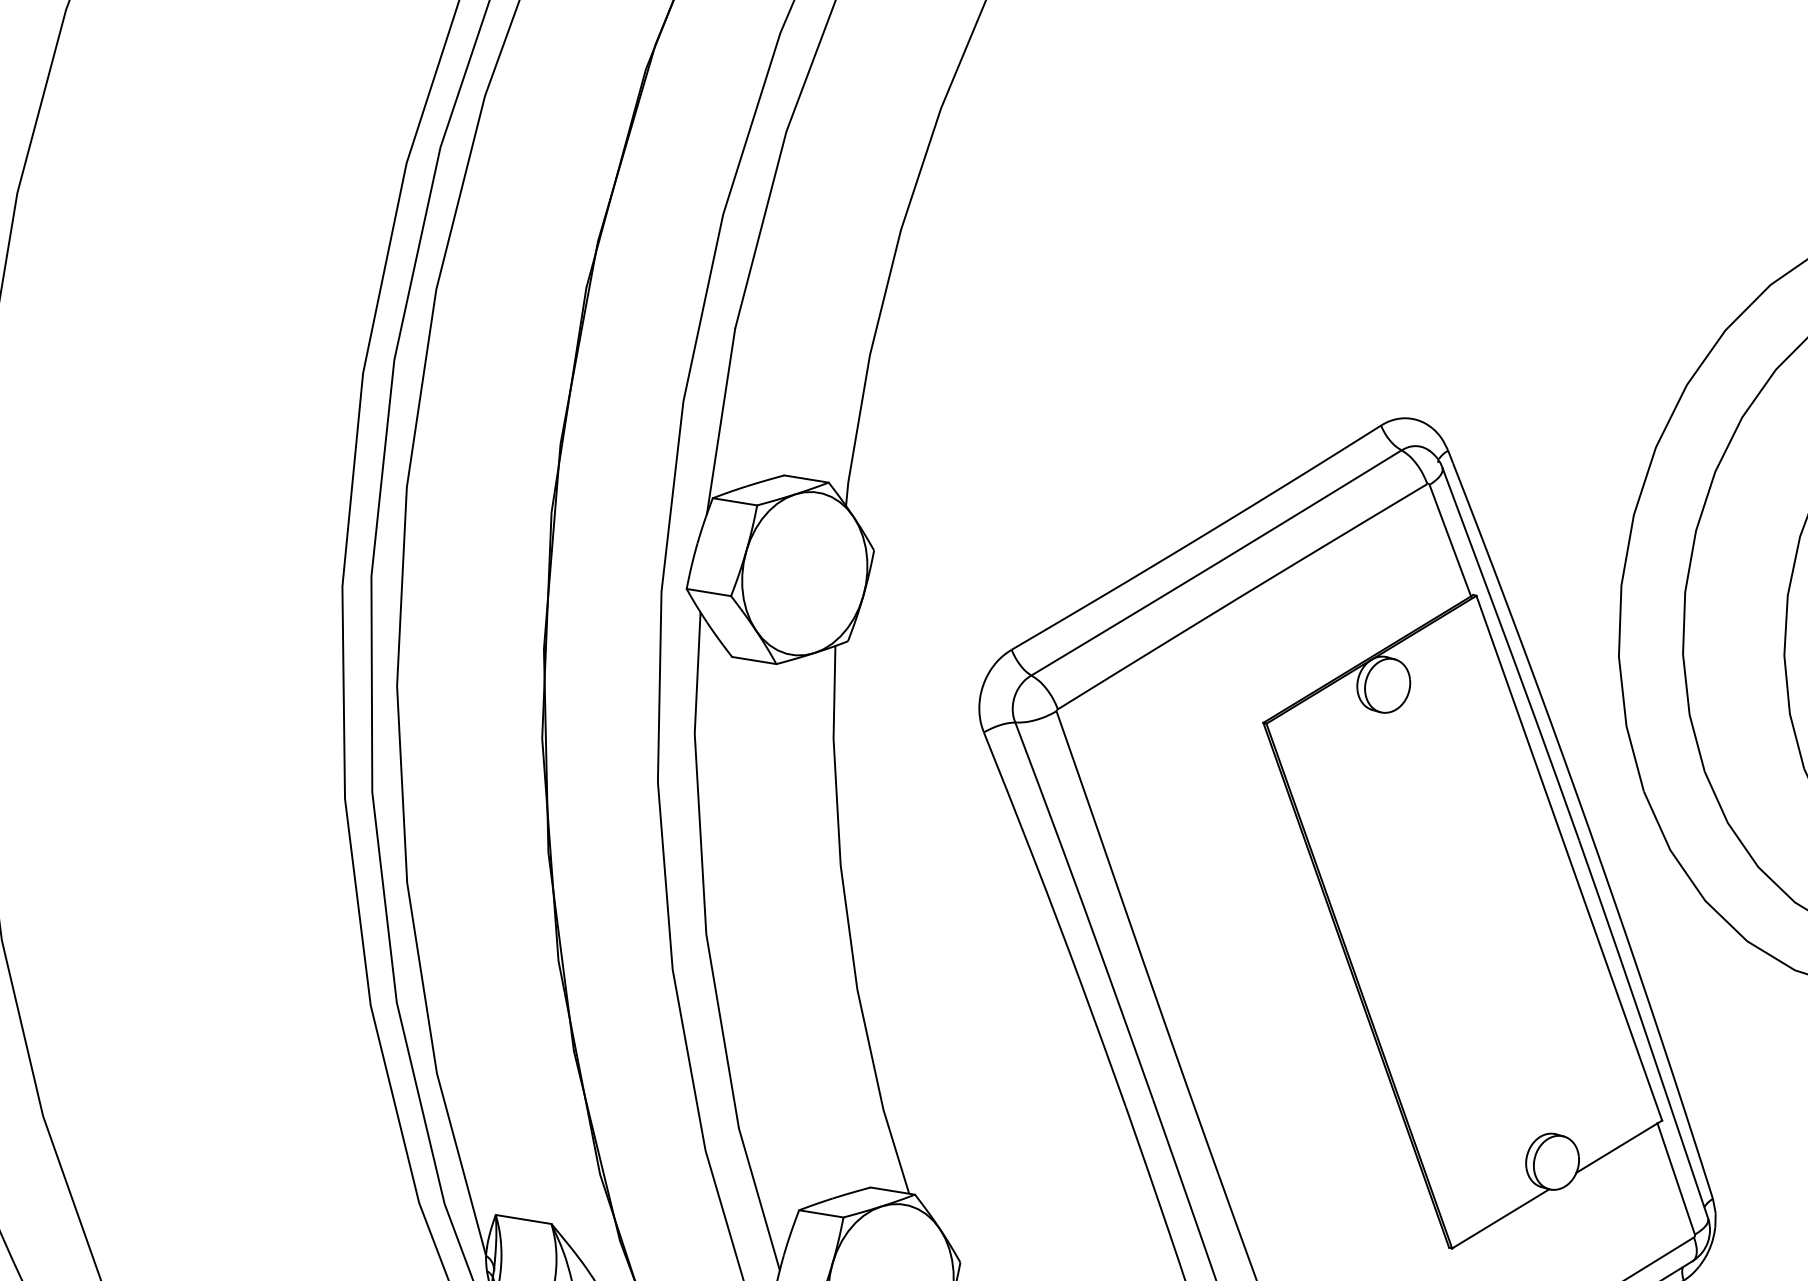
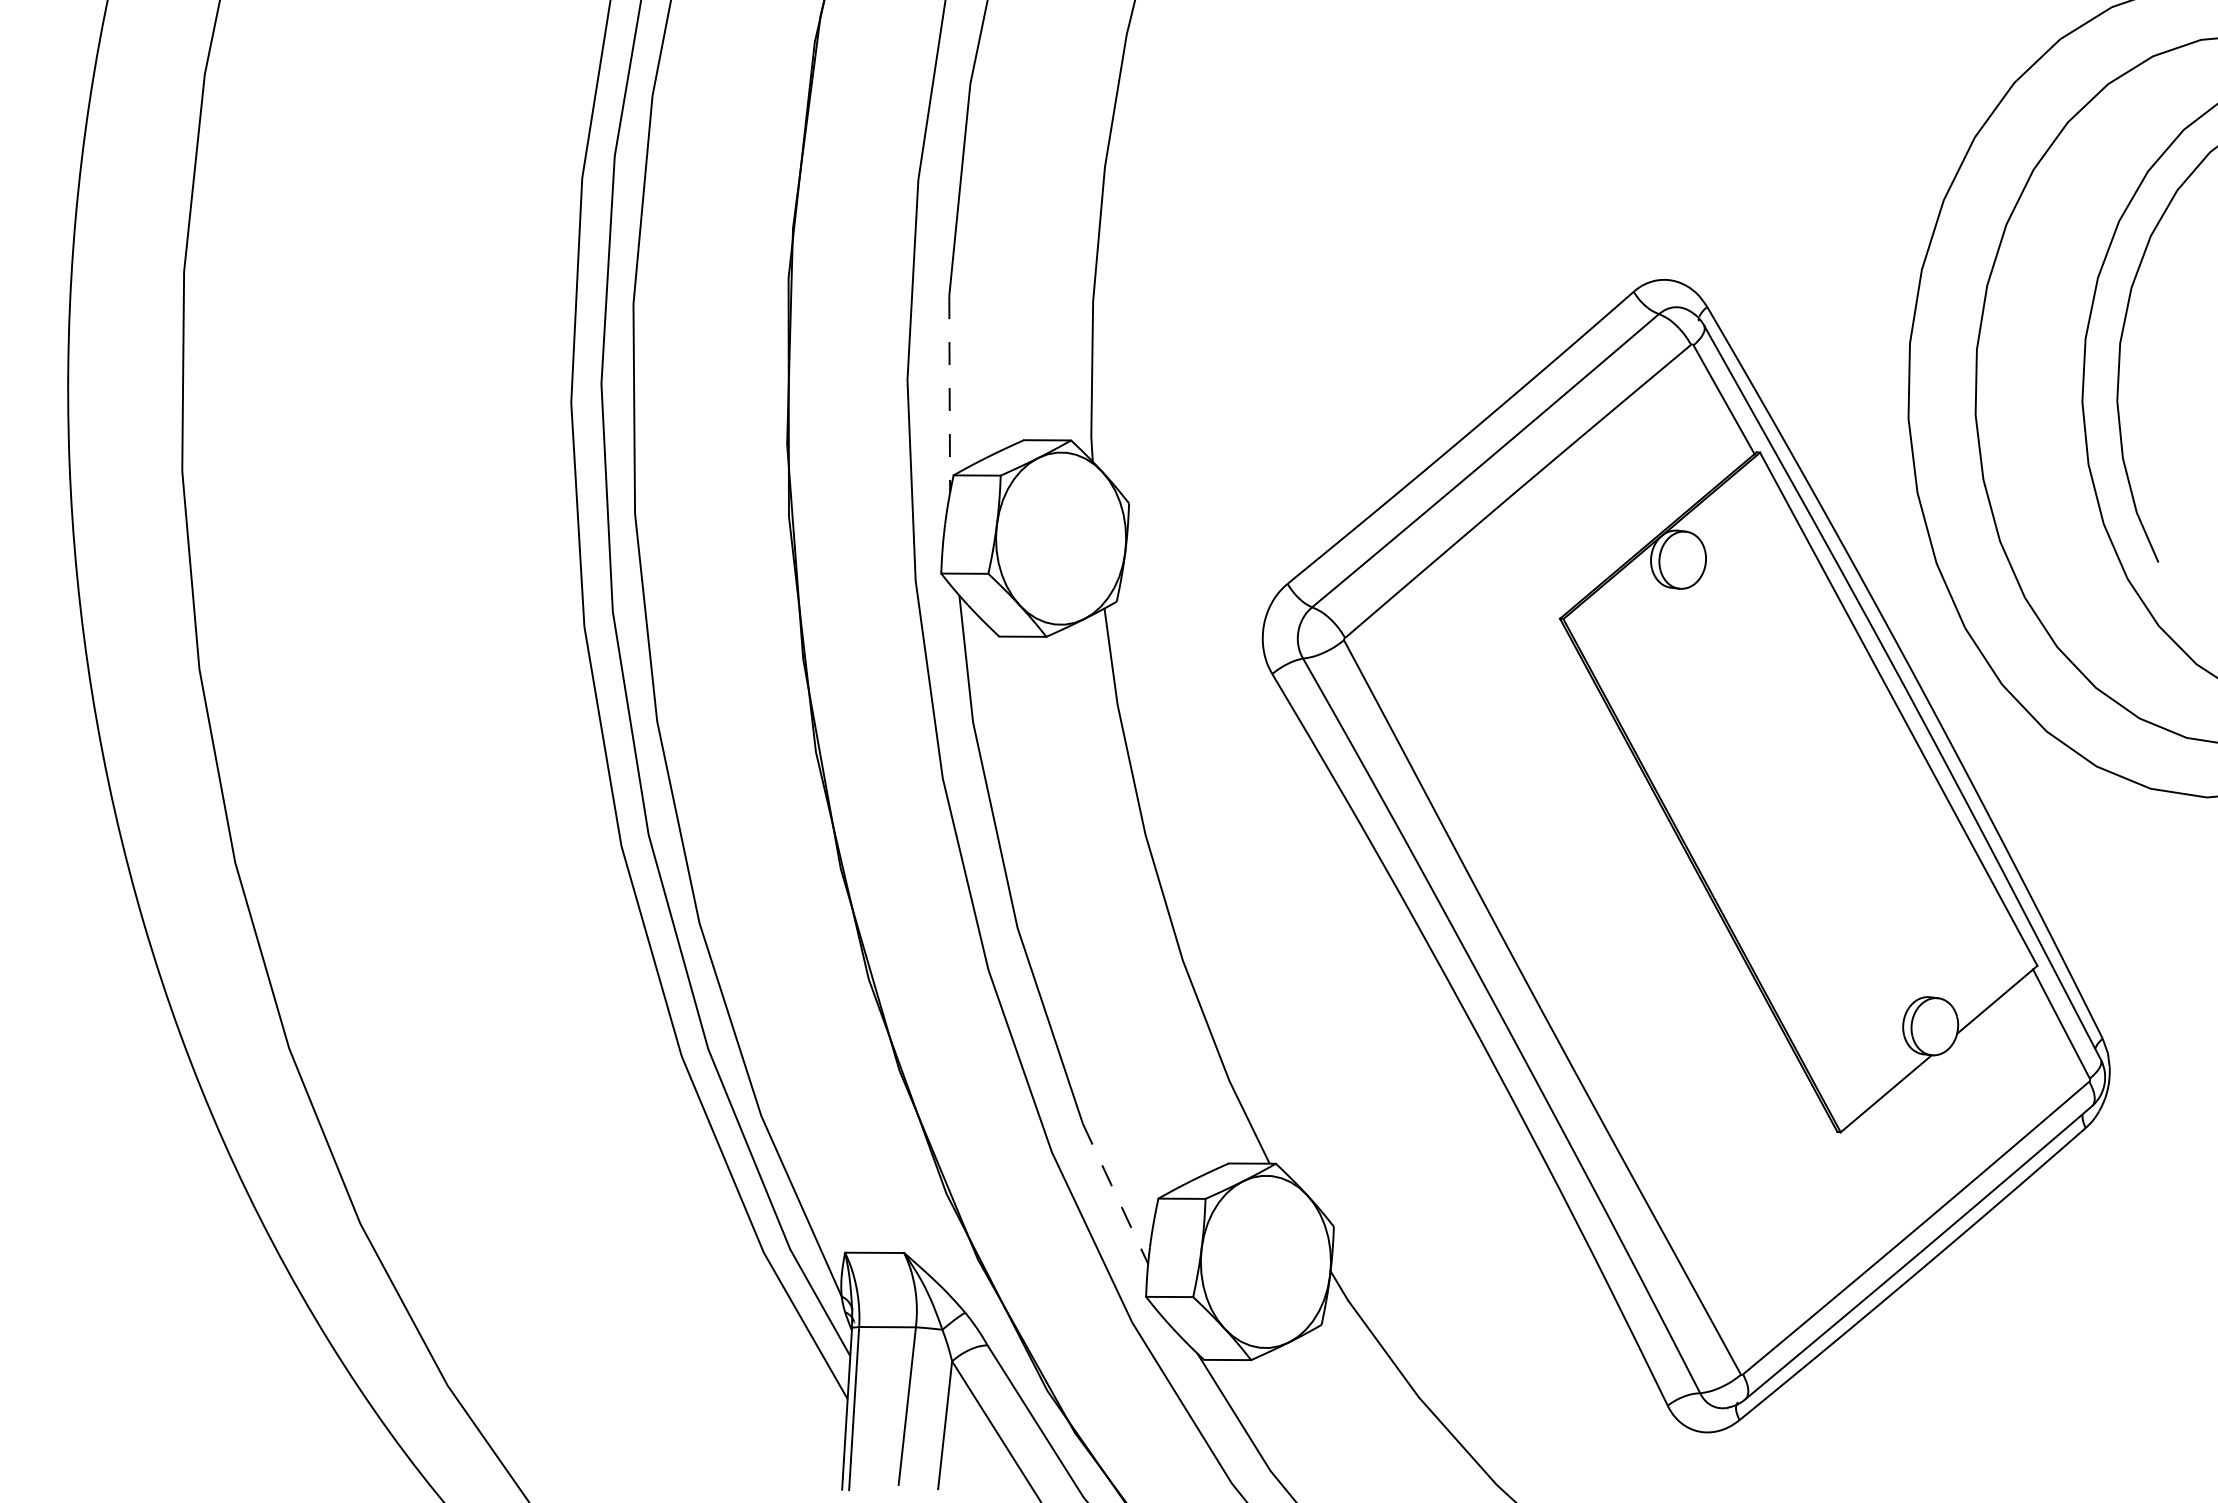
line: (720, 422) -> (949, 395), solid -> dashed
line: (759, 1200) -> (1115, 1194), solid -> dashed

